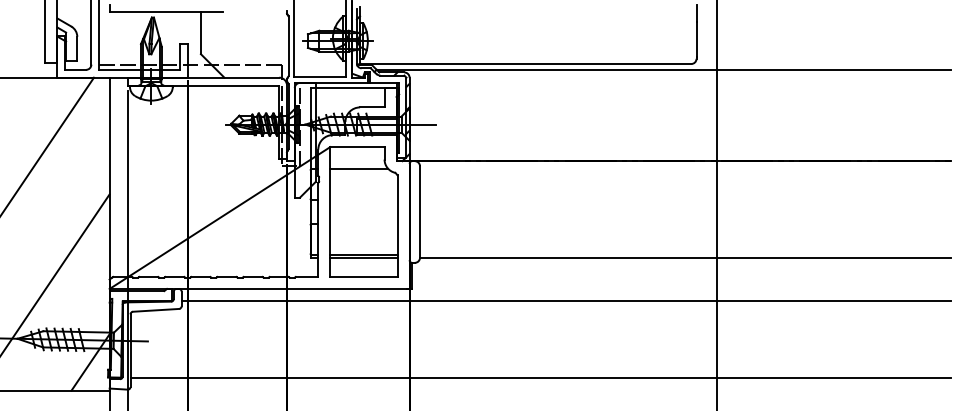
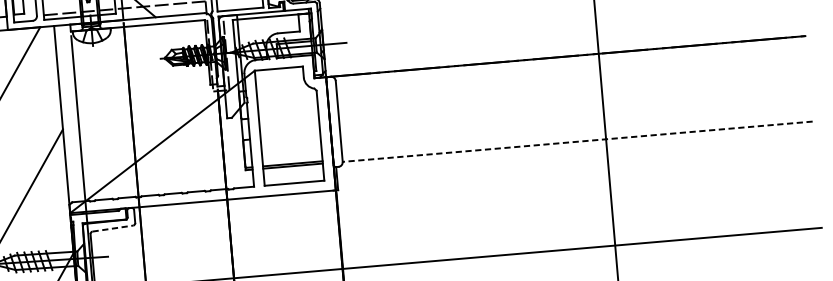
line: (359, 168) -> (282, 87), removed
line: (684, 257) -> (576, 141), solid -> dashed
line: (565, 301) -> (474, 189), removed
line: (156, 310) -> (113, 228), solid -> dashed

